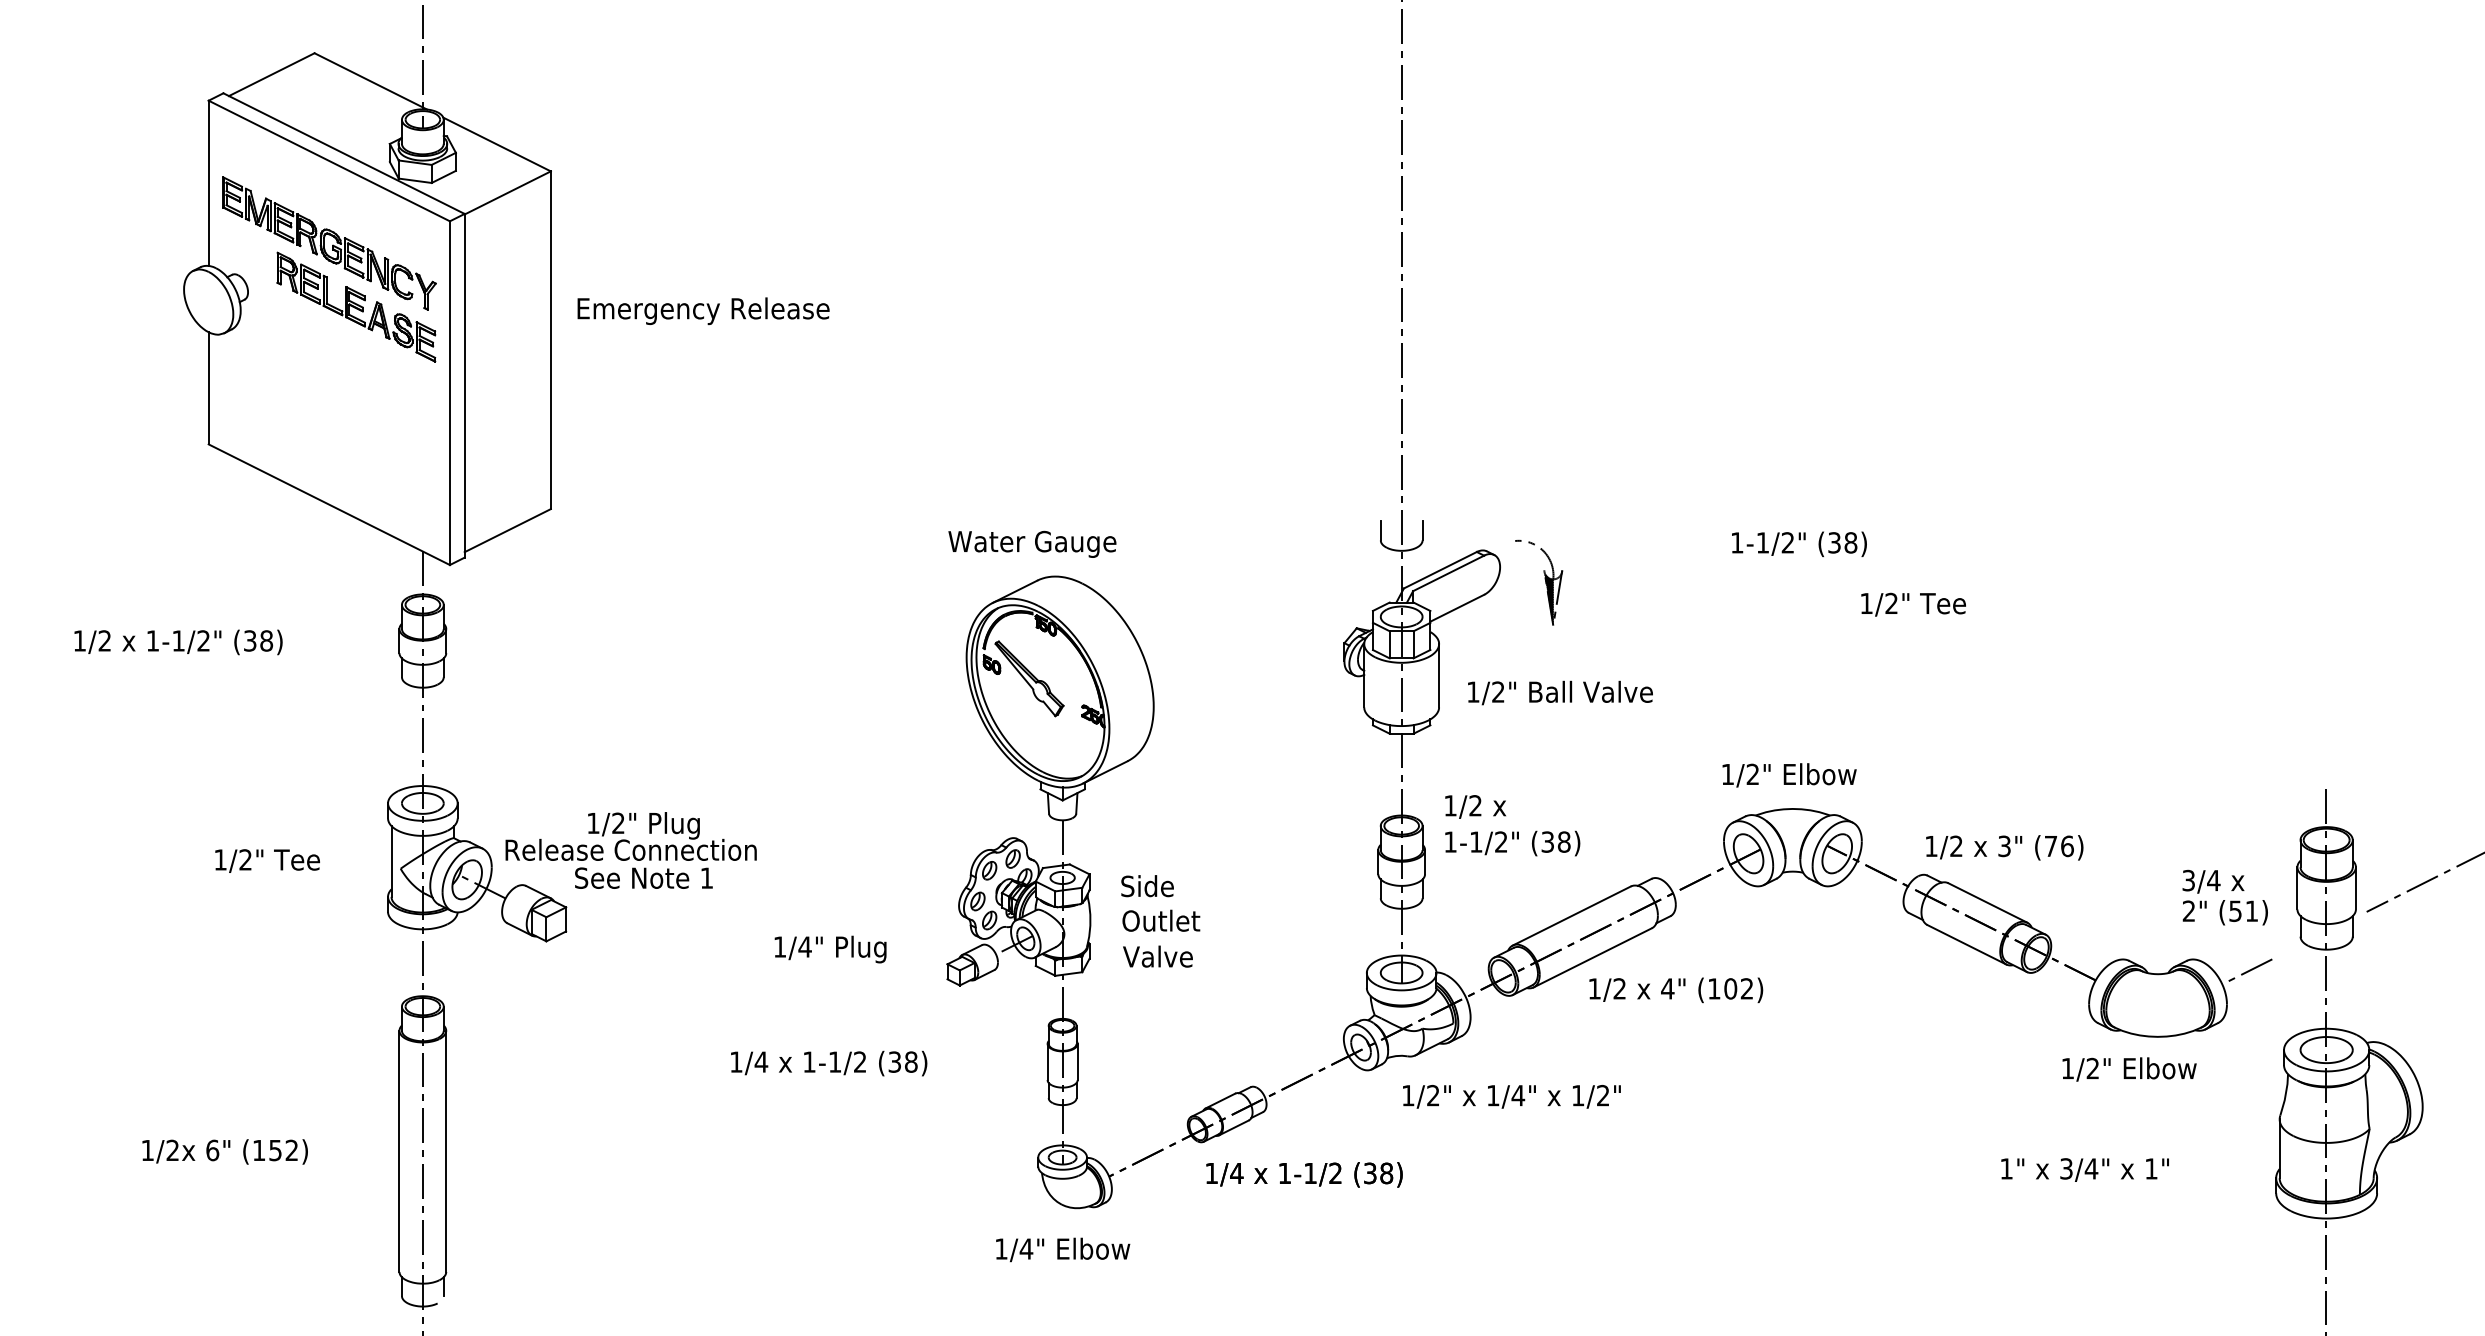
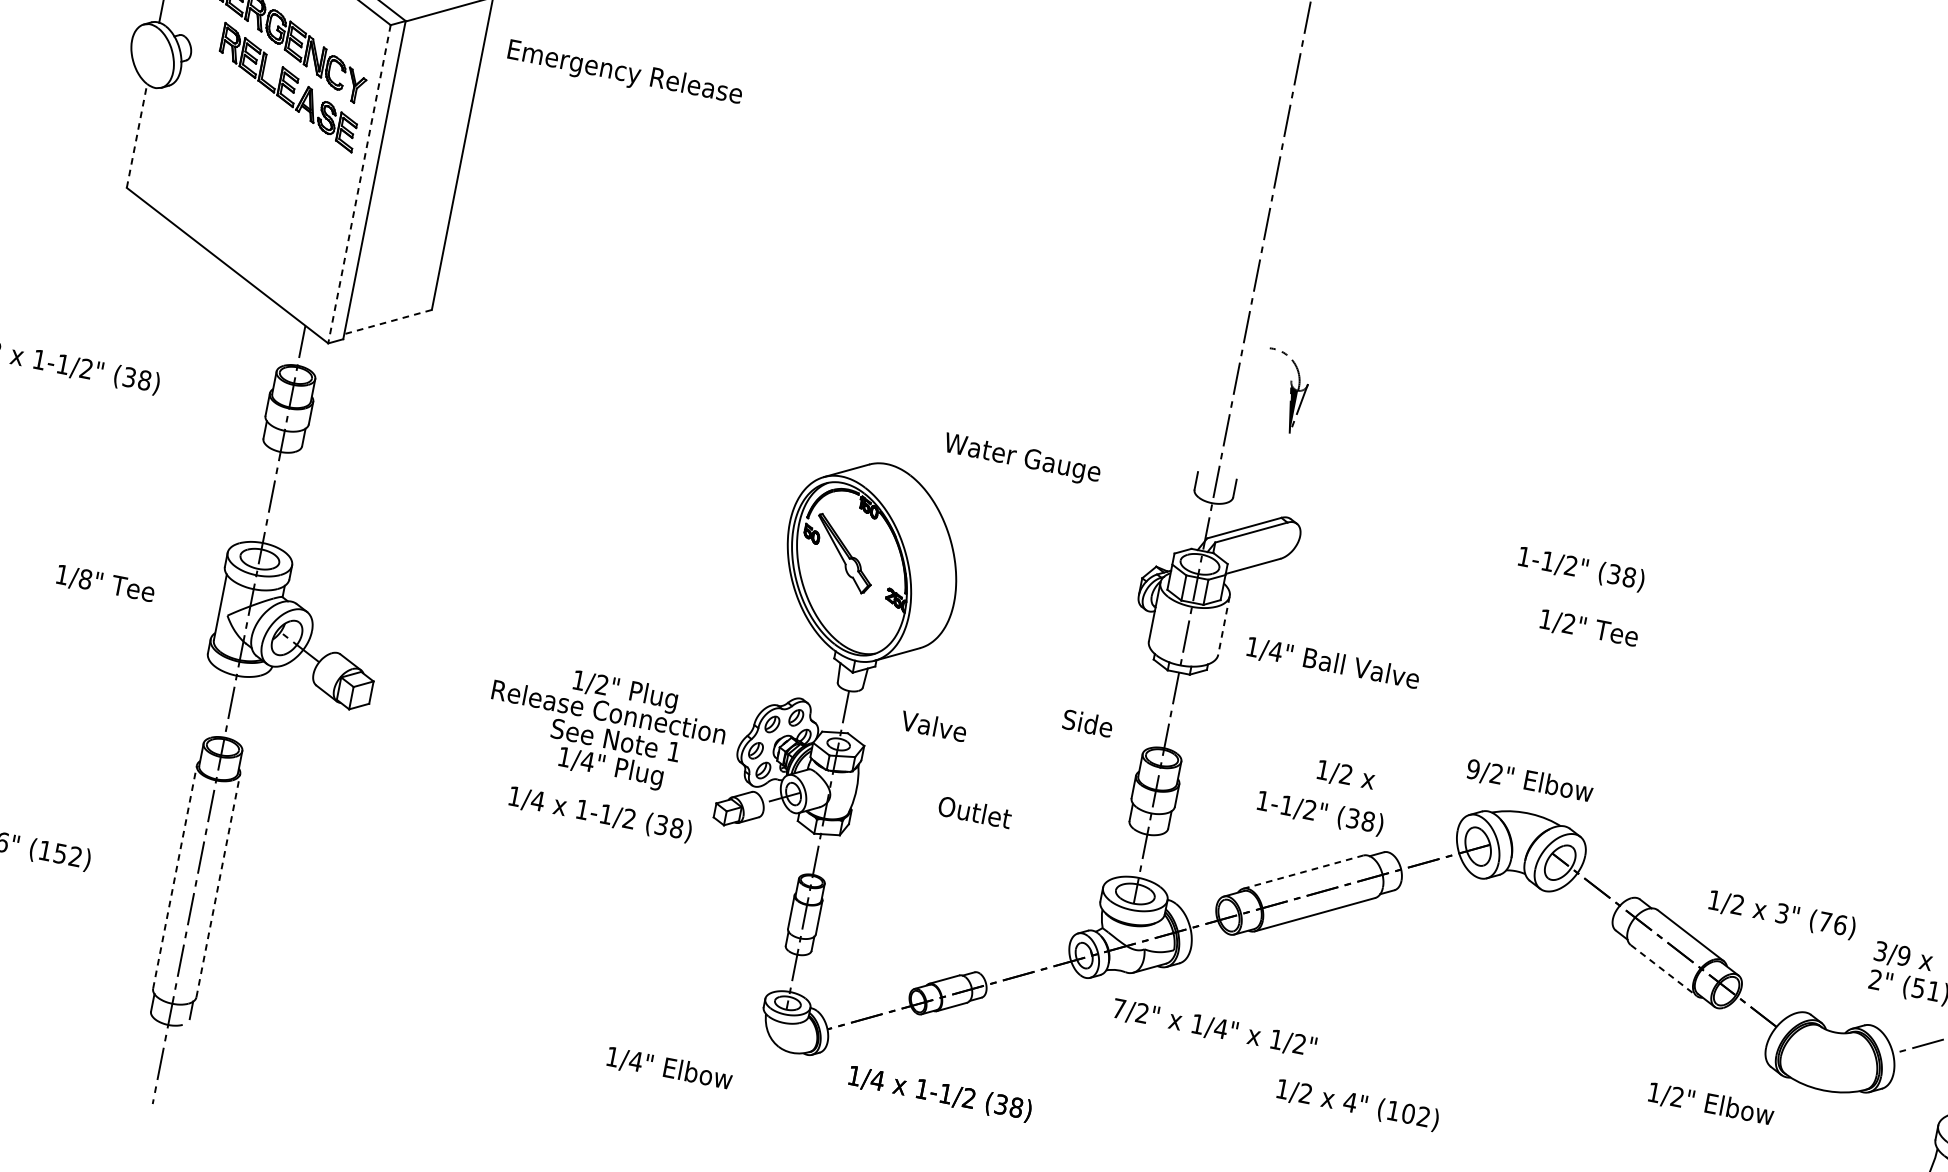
text: (703, 311) -> (624, 74), moved
line: (208, 387) -> (136, 135), solid -> dashed
line: (449, 393) -> (359, 184), solid -> dashed
line: (507, 530) -> (387, 321), solid -> dashed
text: (1032, 543) -> (1022, 458), moved
part: (1539, 582) -> (1284, 391), moved
text: (1913, 604) -> (1589, 628), moved
line: (1439, 675) -> (1224, 625), solid -> dashed
text: (1498, 691) -> (1276, 650), 1/2" -> 1/4"
text: (1727, 774) -> (1473, 769), 1/2" -> 9/2"
text: (1475, 806) -> (1345, 775), moved
text: (1512, 843) -> (1320, 813), moved
text: (2004, 847) -> (1782, 914), moved
text: (630, 850) -> (608, 712), moved
text: (245, 859) -> (85, 578), 1/2" -> 1/8"
text: (2213, 880) -> (1903, 955), 3/4 -> 3/9
text: (1147, 886) -> (1087, 723), moved
line: (1572, 915) -> (1303, 871), solid -> dashed
text: (1161, 920) -> (975, 812), moved
line: (1967, 945) -> (1664, 971), solid -> dashed
text: (1157, 956) -> (933, 726), moved
text: (1676, 990) -> (1358, 1105), moved
text: (829, 1063) -> (600, 814), moved
text: (2129, 1069) -> (1711, 1104), moved
text: (1408, 1095) -> (1119, 1008), 1/2" -> 7/2"
line: (399, 1151) -> (175, 877), solid -> dashed
line: (446, 1151) -> (218, 885), solid -> dashed
text: (1304, 1174) -> (940, 1093), moved
text: (1063, 1249) -> (670, 1068), moved

